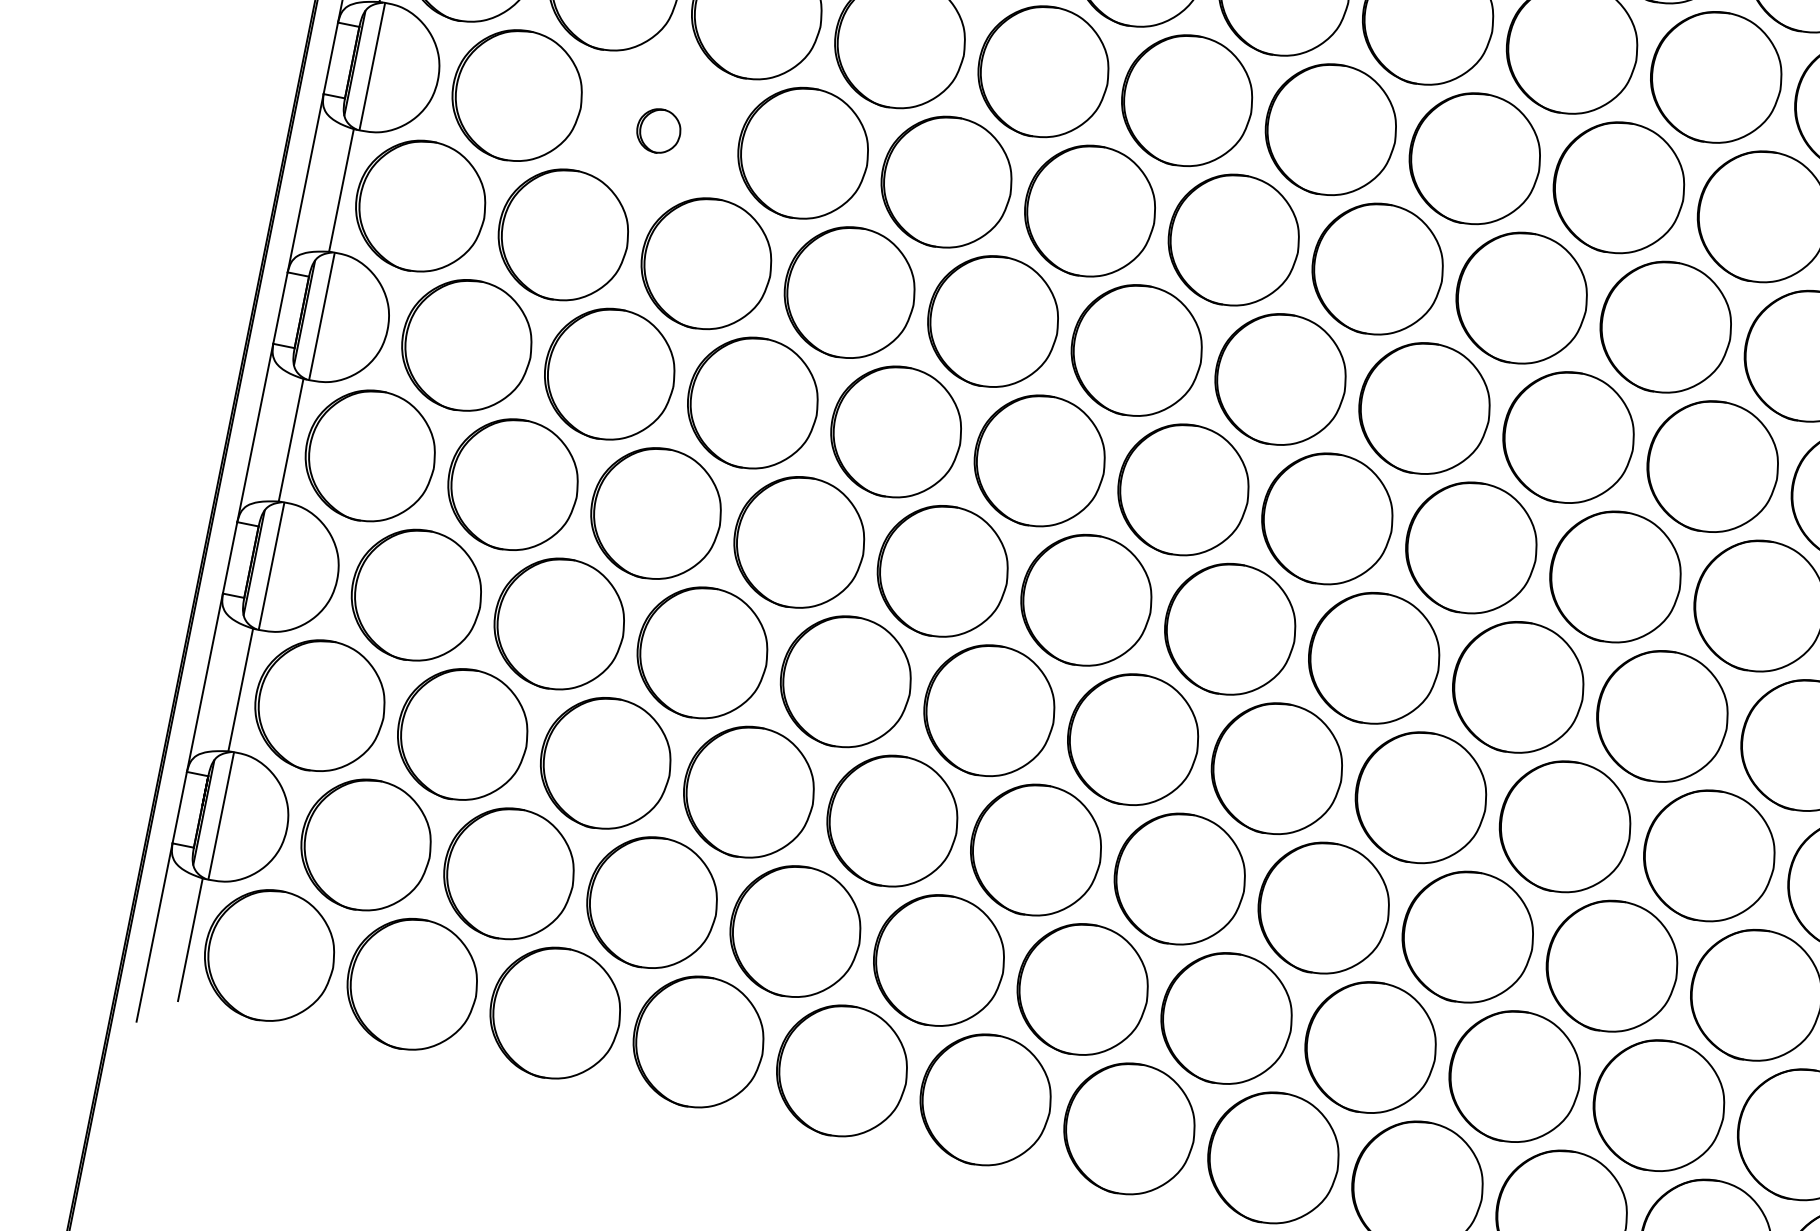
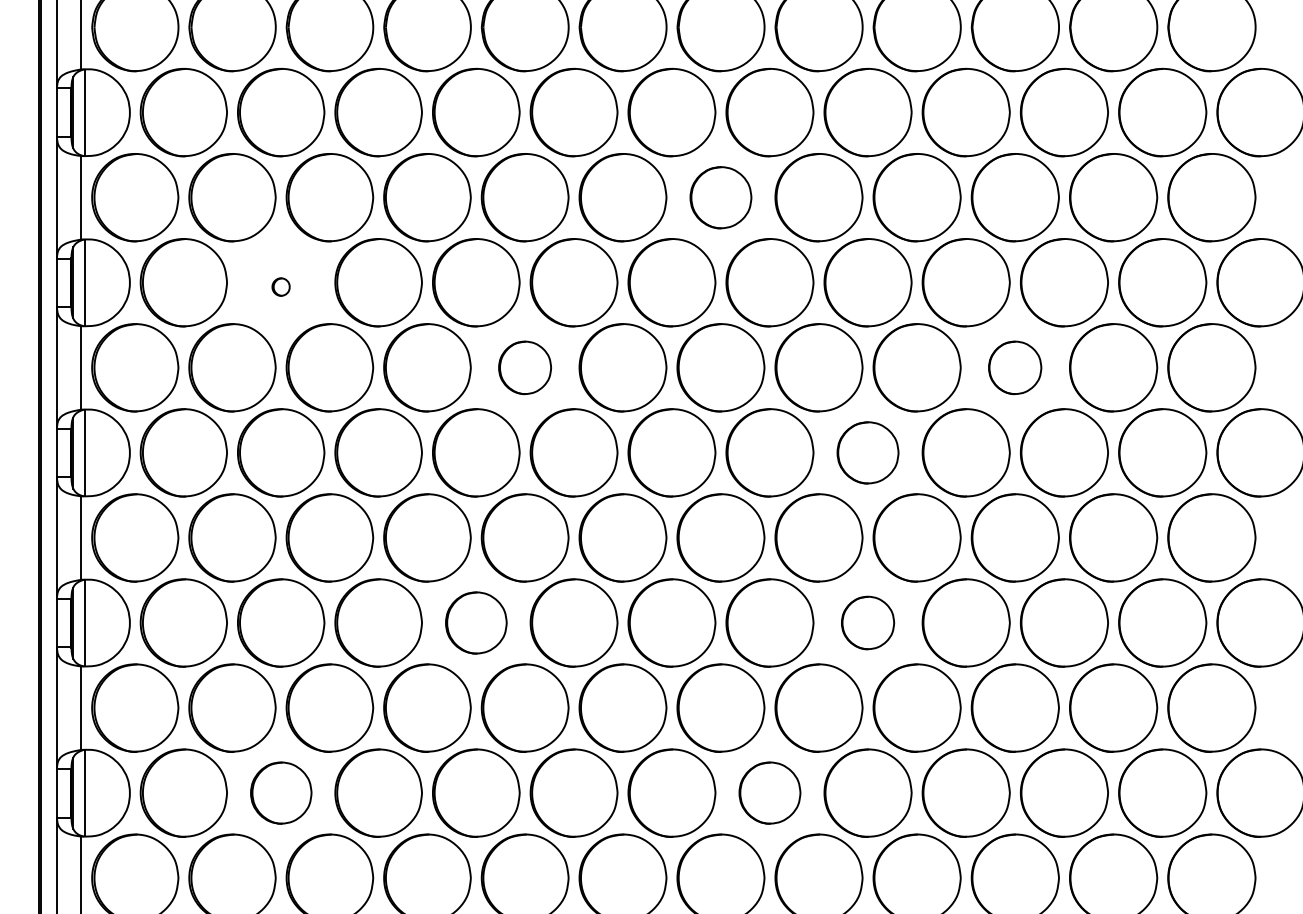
part: (658, 129) -> (280, 286), size x0.6
part: (1330, 129) -> (720, 197), size x0.7
part: (992, 320) -> (524, 367), size x0.6
part: (1711, 466) -> (1014, 367), size x0.6
part: (1470, 547) -> (867, 452), size x0.7
part: (846, 681) -> (476, 622), size x0.7
part: (1420, 796) -> (867, 622), size x0.6
part: (509, 873) -> (281, 792), size x0.7
part: (1226, 1017) -> (769, 792), size x0.7

